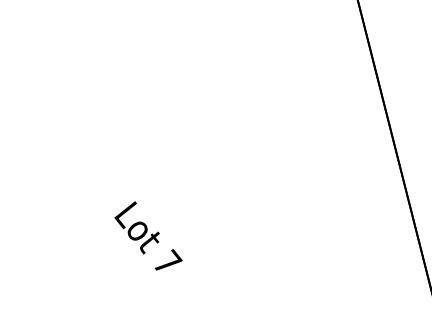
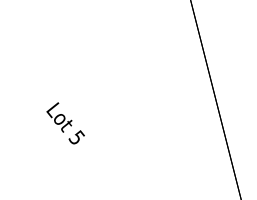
text: (166, 260) -> (76, 136), 7 -> 5

